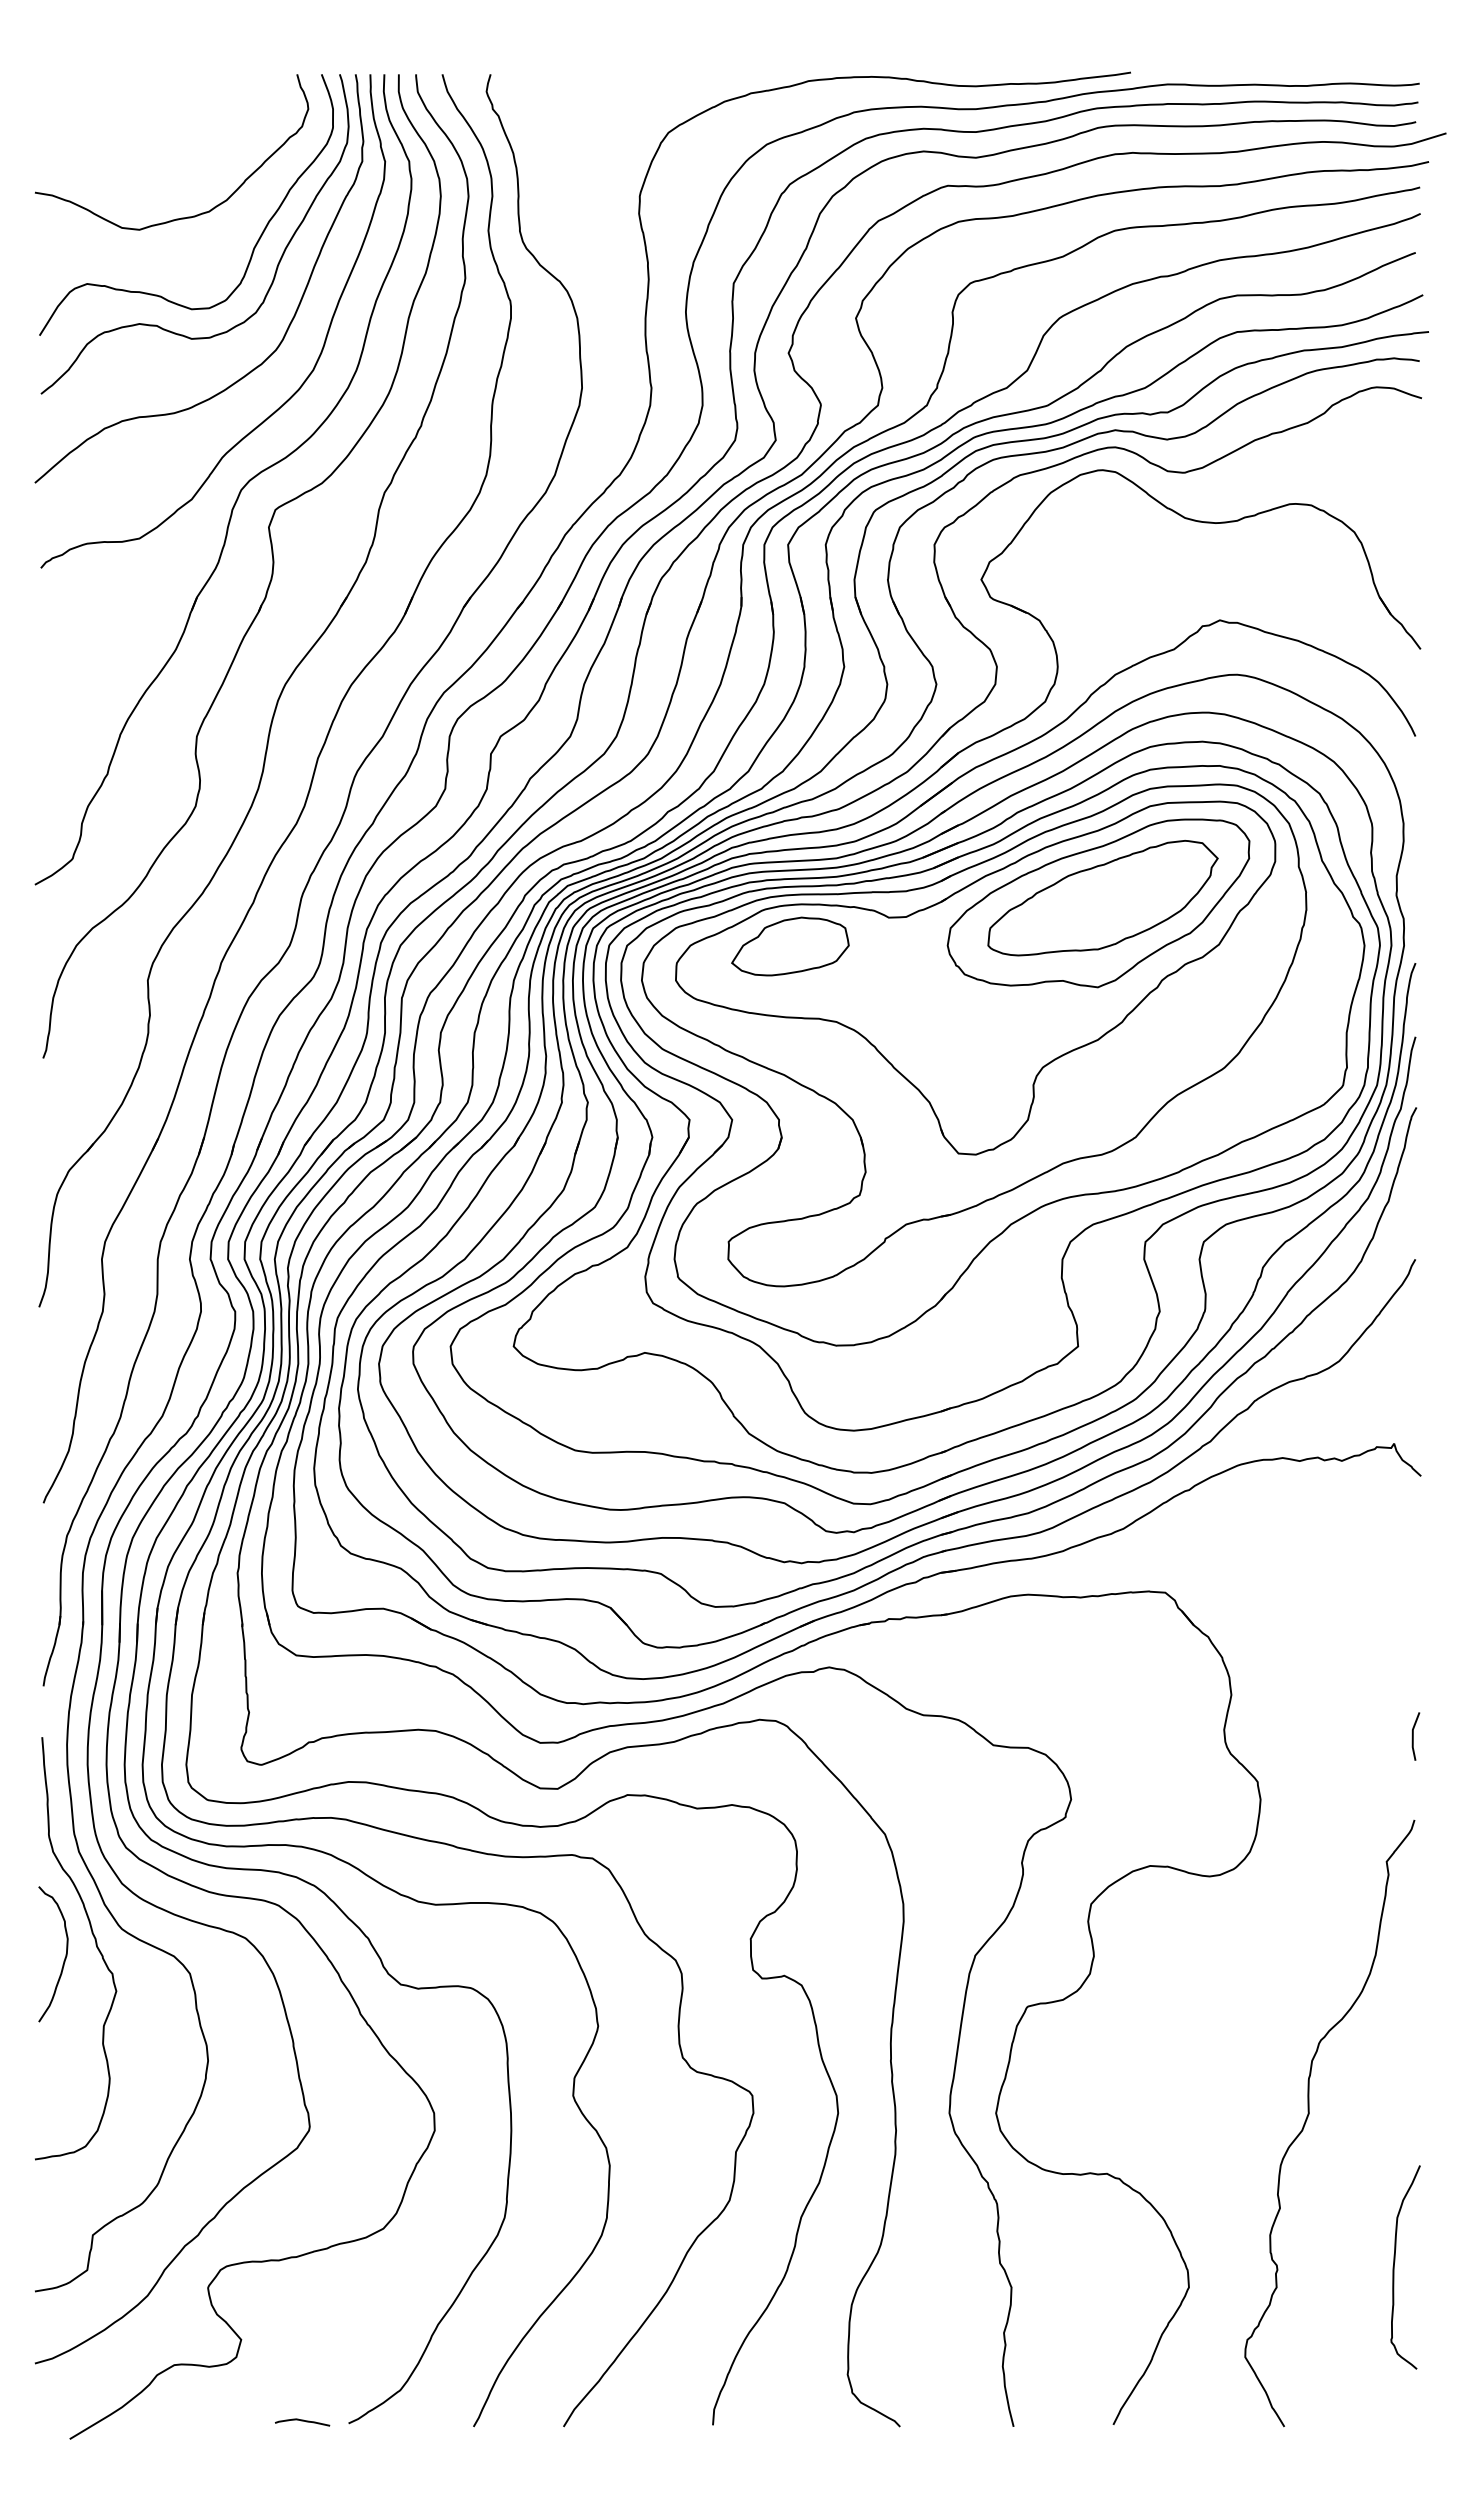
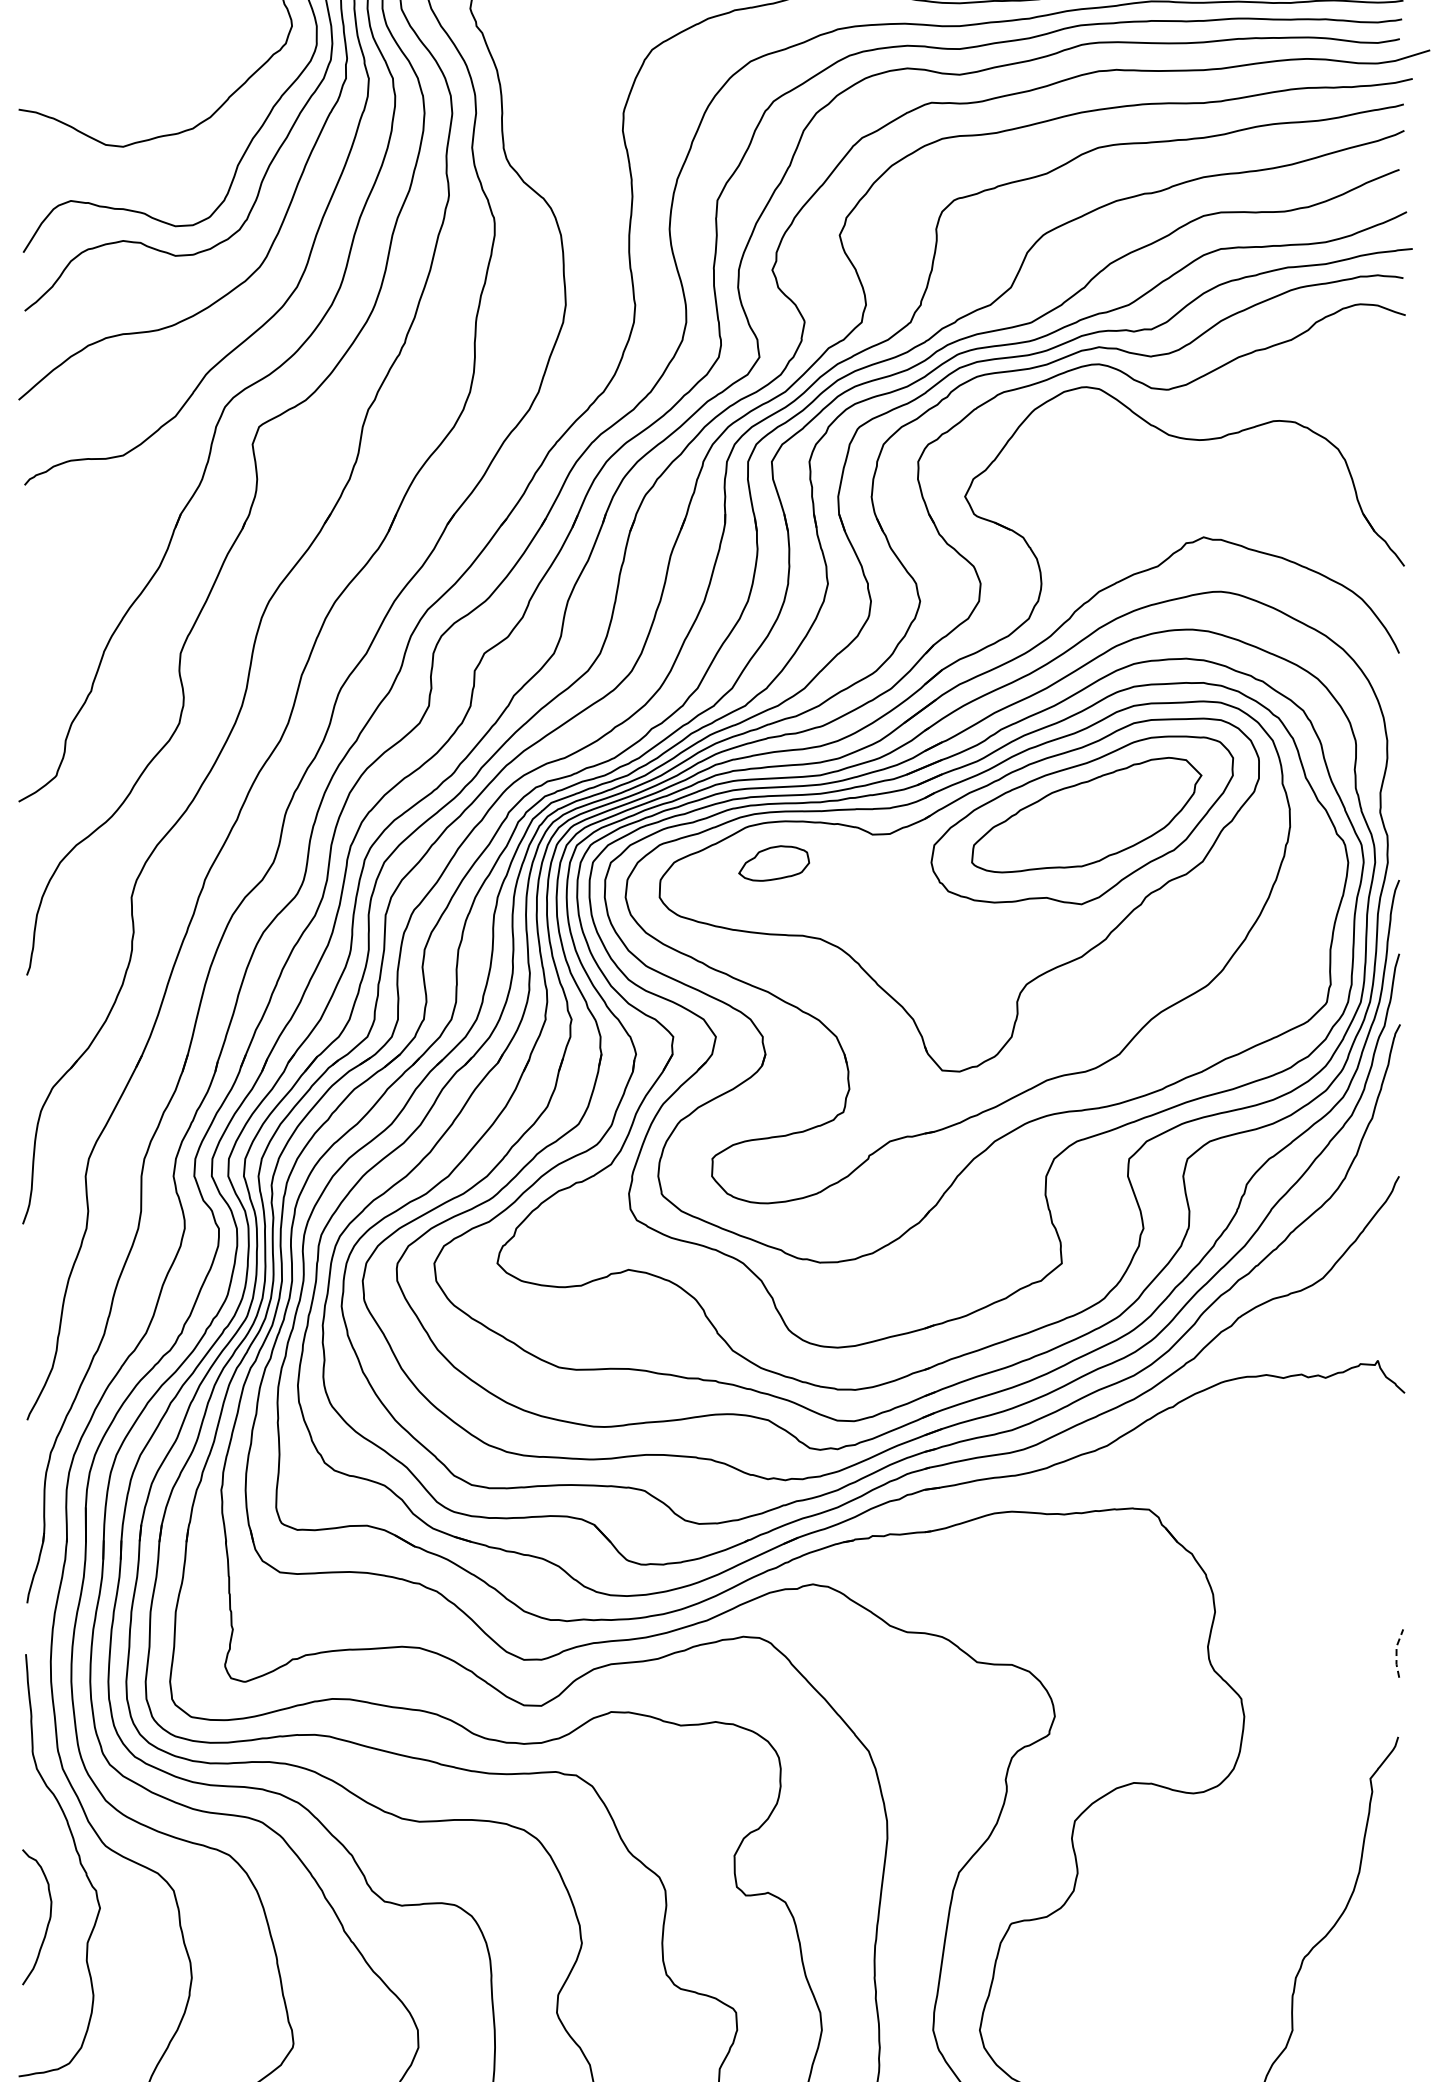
part: (790, 946) -> (774, 863), size x0.6
line: (1412, 1735) -> (1396, 1652), solid -> dashed
curve: (63, 1960) -> (47, 1923), moved

